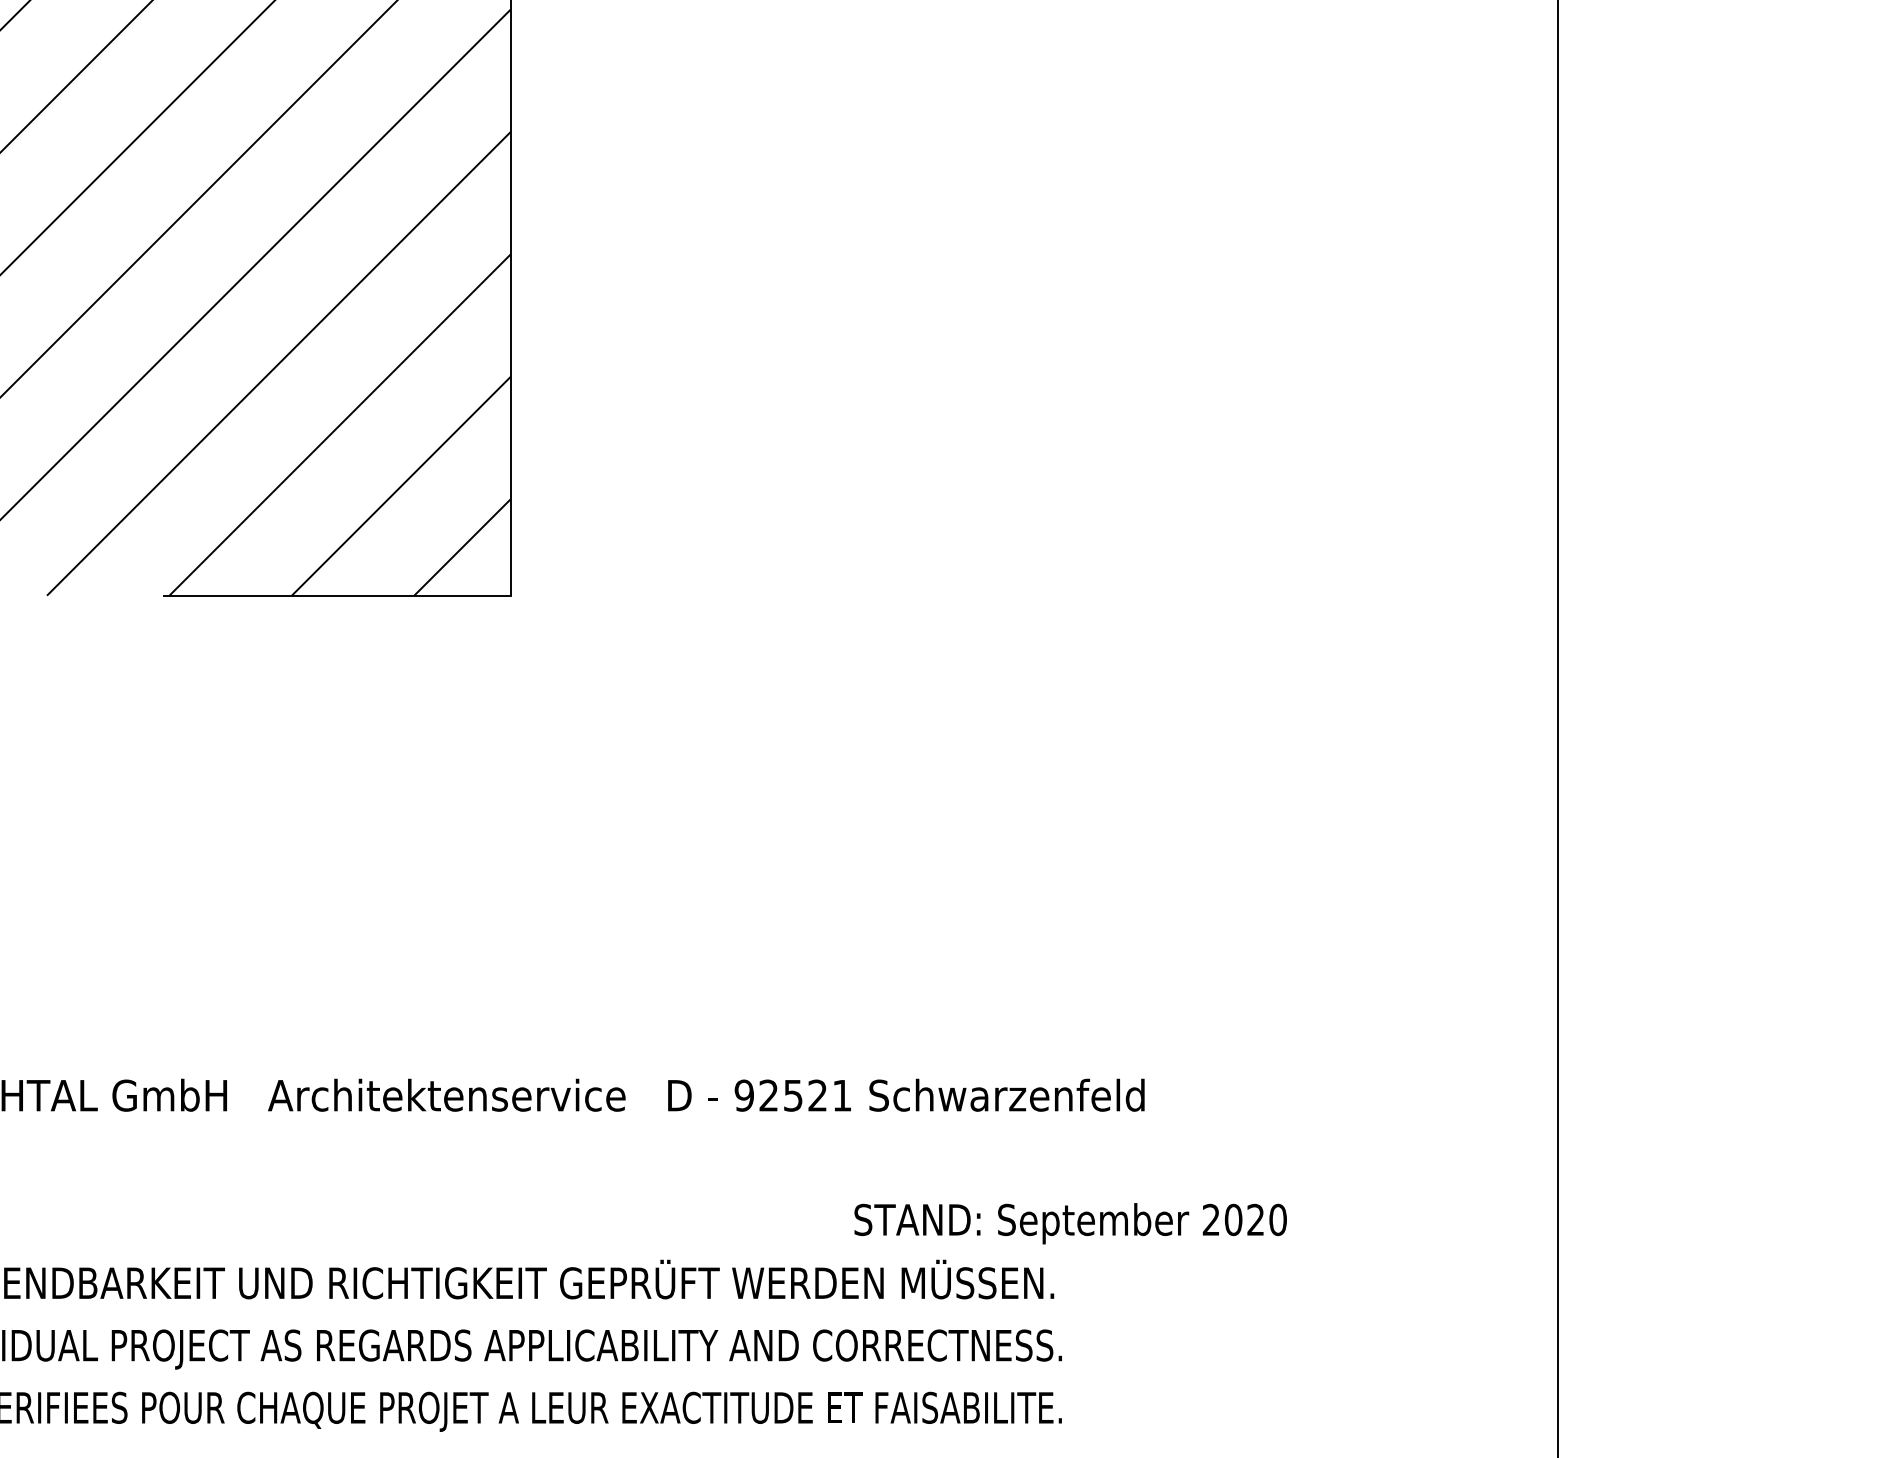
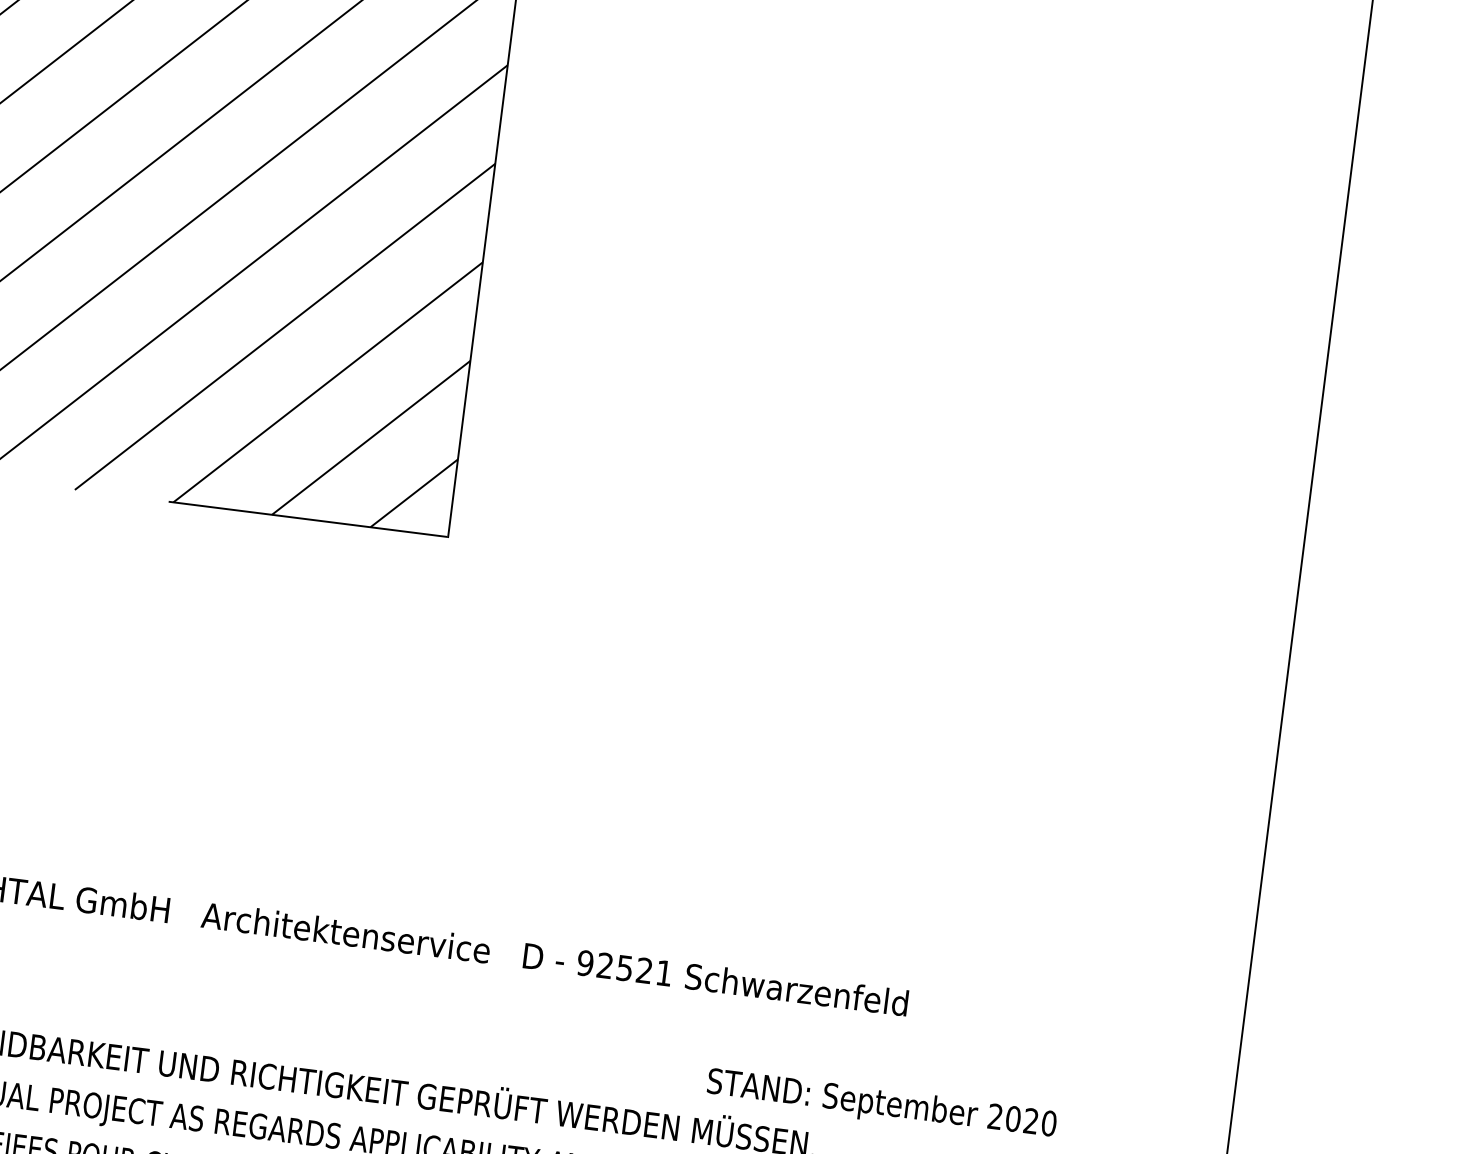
text: (1070, 1223) -> (881, 1105), moved

